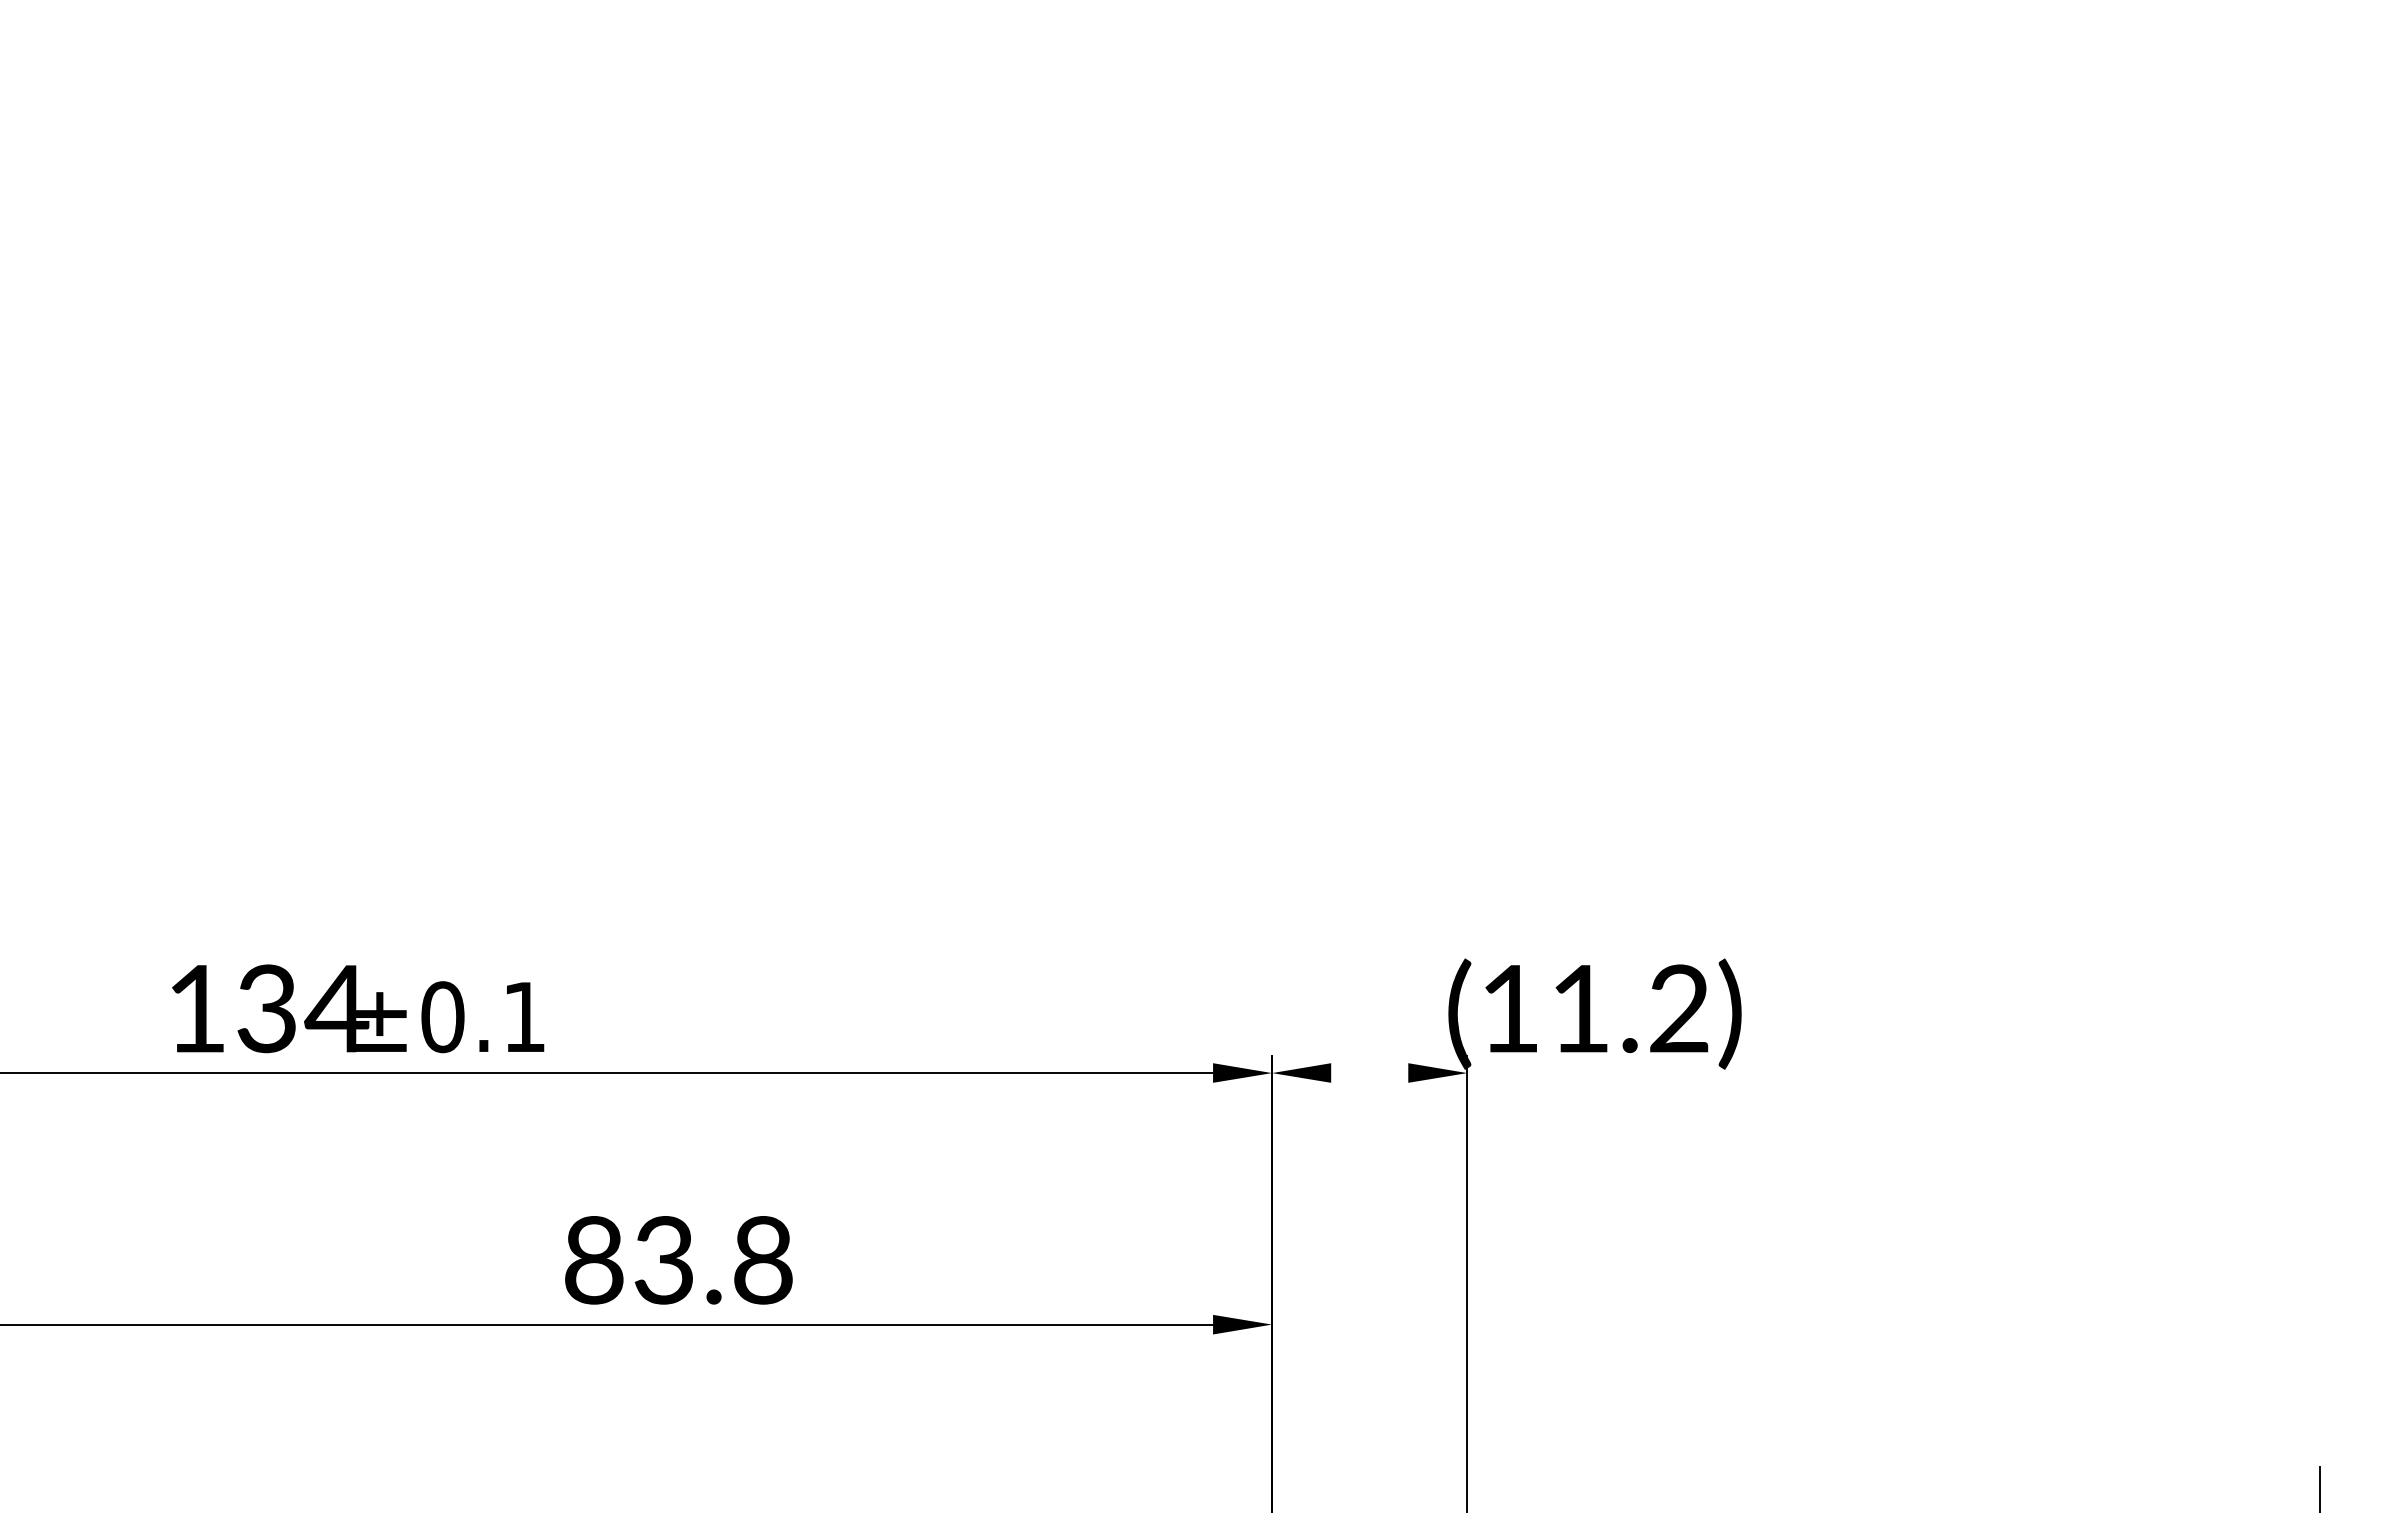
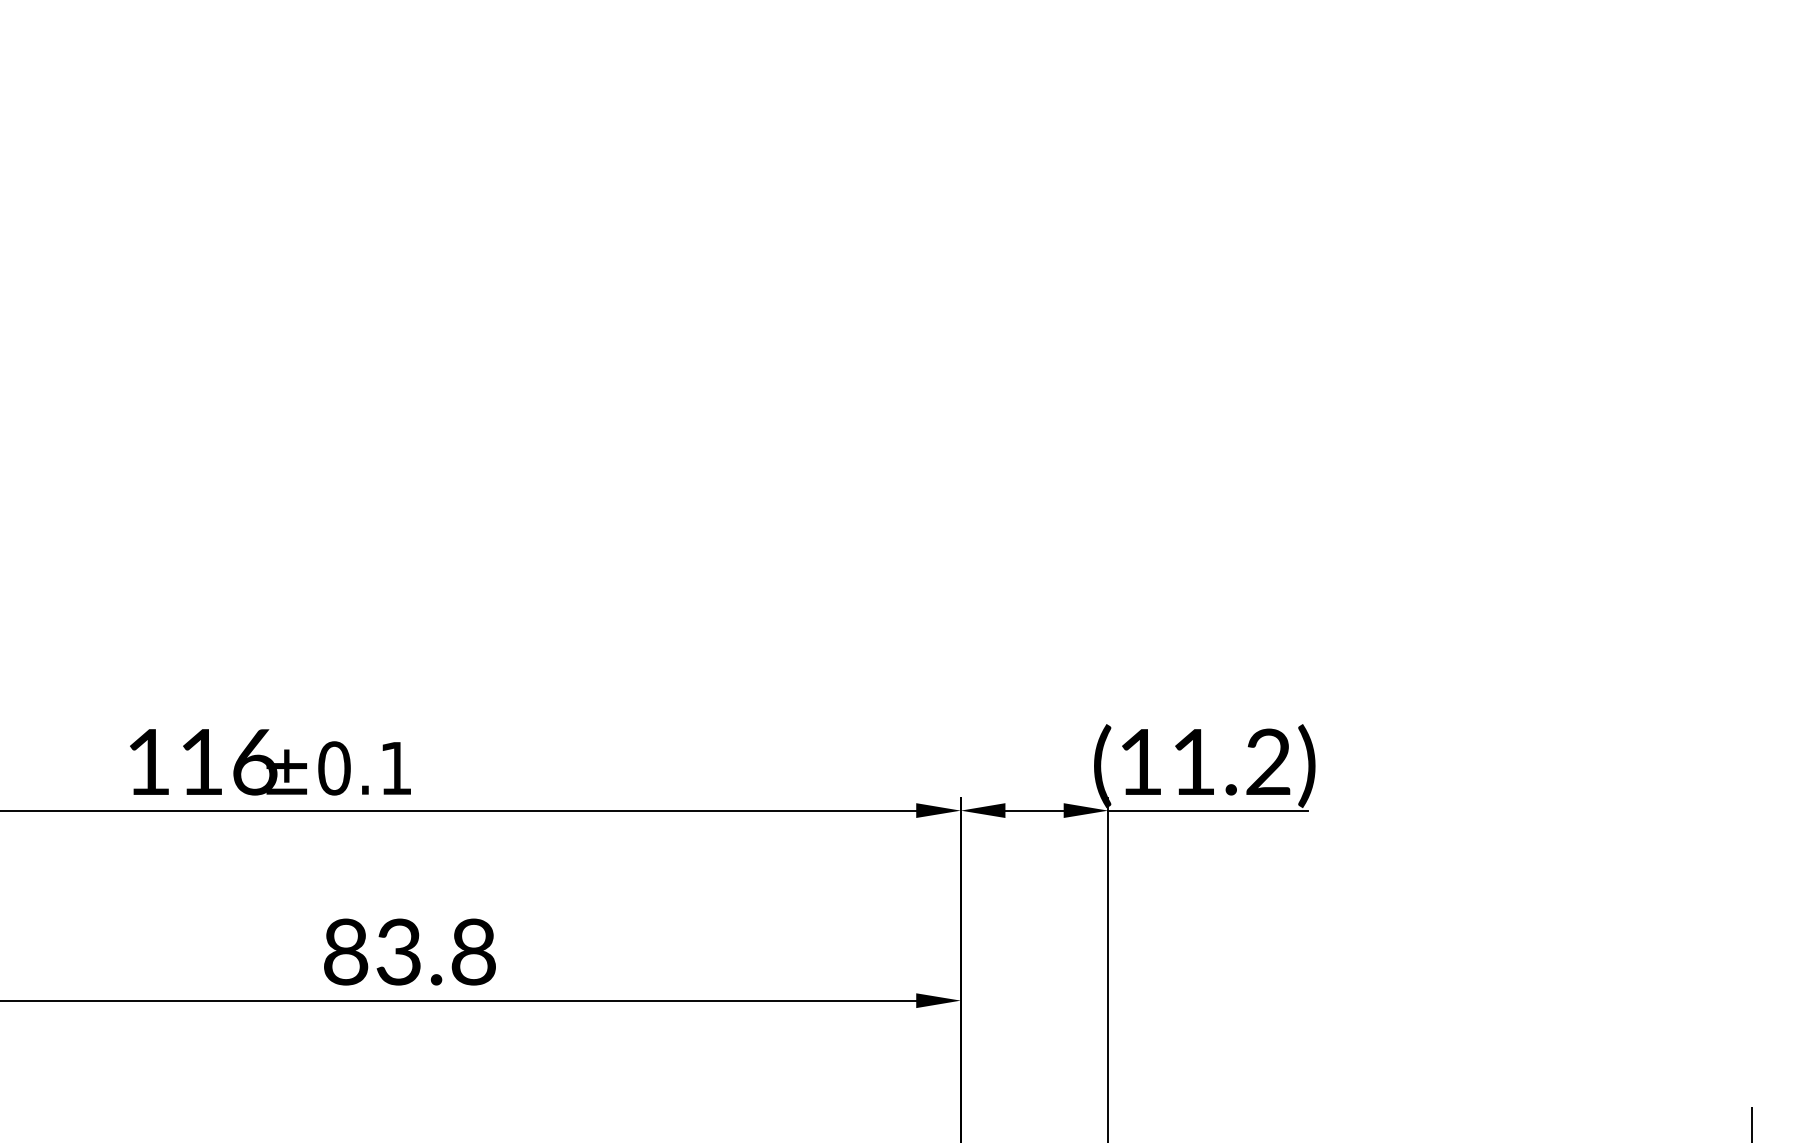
text: (303, 1008) -> (229, 761), 134 -> 116
line: (1369, 1073) -> (1034, 810), added
line: (1599, 1073) -> (1208, 810), added
text: (678, 1260) -> (409, 952), moved

